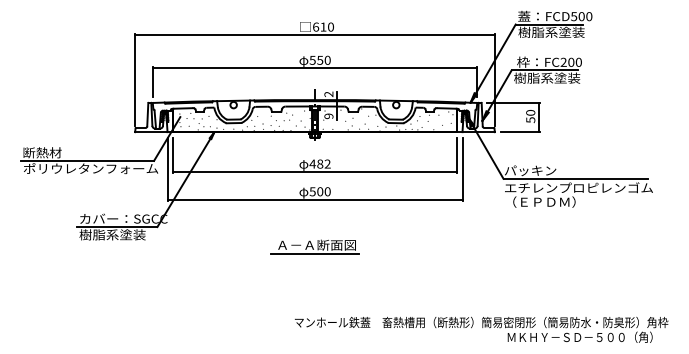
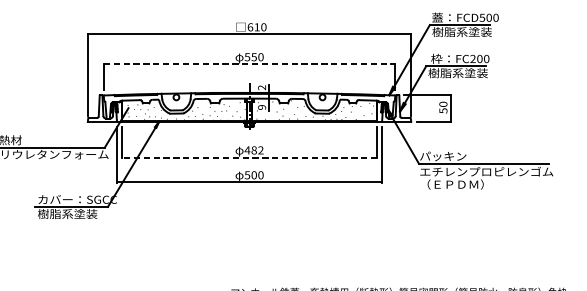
line: (315, 68) -> (249, 64), solid -> dashed
line: (314, 172) -> (249, 157), solid -> dashed
part: (314, 246) -> (249, 224), removed

